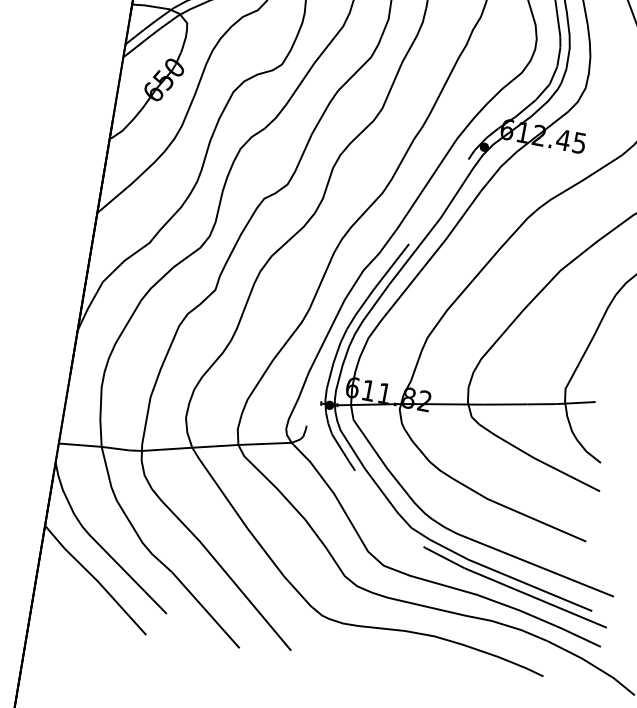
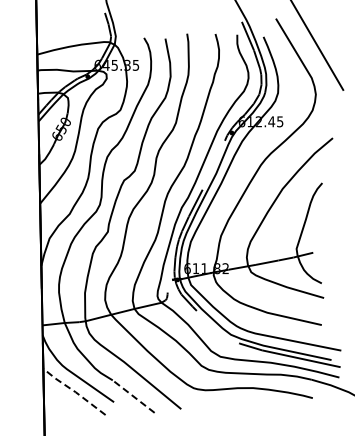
line: (95, 579) -> (74, 391), solid -> dashed
line: (205, 609) -> (133, 396), solid -> dashed

